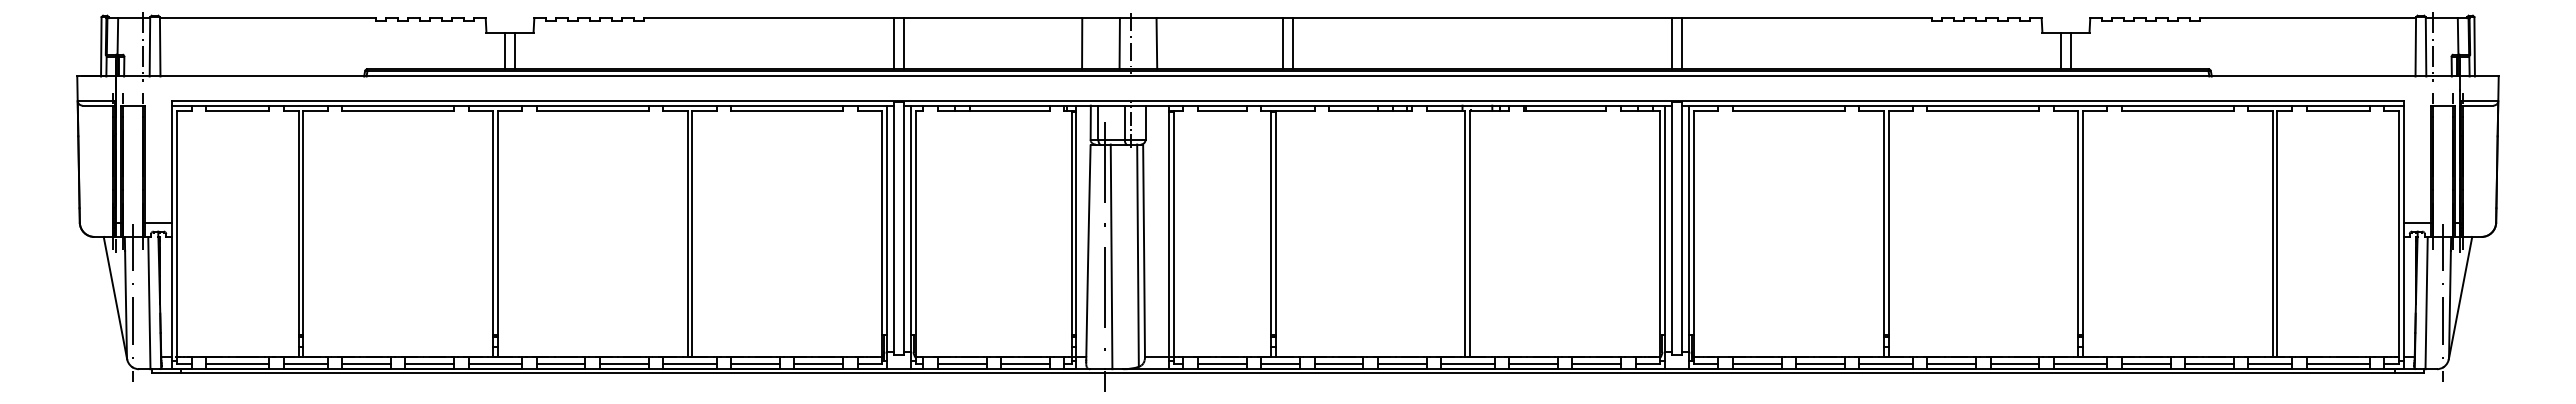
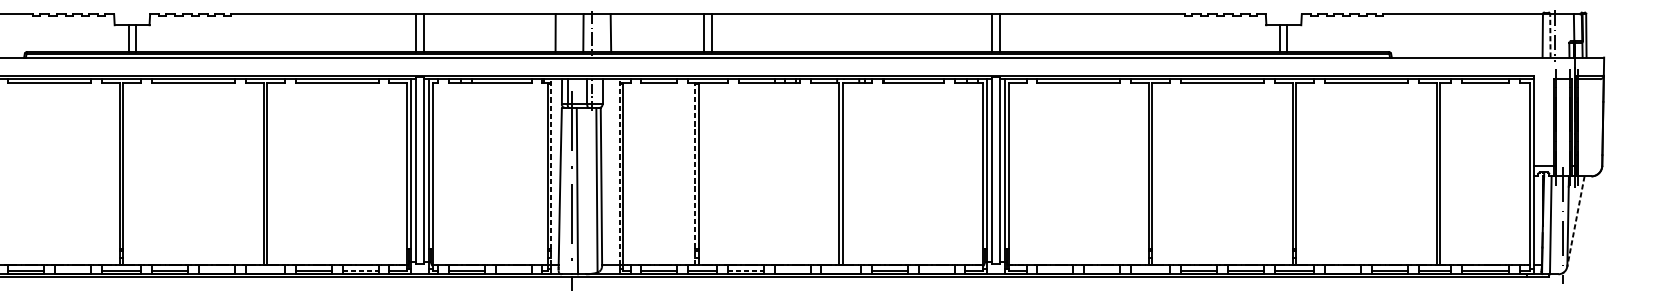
line: (2426, 46) -> (1550, 35), solid -> dashed
line: (1076, 231) -> (551, 172), solid -> dashed
line: (1168, 231) -> (619, 172), solid -> dashed
line: (1270, 233) -> (695, 173), solid -> dashed
line: (2460, 298) -> (1575, 221), solid -> dashed
line: (429, 364) -> (72, 270), removed
line: (623, 364) -> (216, 270), removed
line: (689, 364) -> (264, 270), removed
line: (819, 364) -> (361, 270), solid -> dashed
line: (1025, 364) -> (513, 270), removed
line: (1339, 364) -> (746, 270), solid -> dashed
line: (1401, 364) -> (791, 270), removed
line: (1467, 364) -> (840, 270), removed
line: (1596, 364) -> (936, 270), removed
line: (1756, 364) -> (1054, 270), removed
line: (1820, 364) -> (1102, 270), removed
line: (1885, 364) -> (1150, 270), removed
line: (2145, 364) -> (1342, 270), removed

